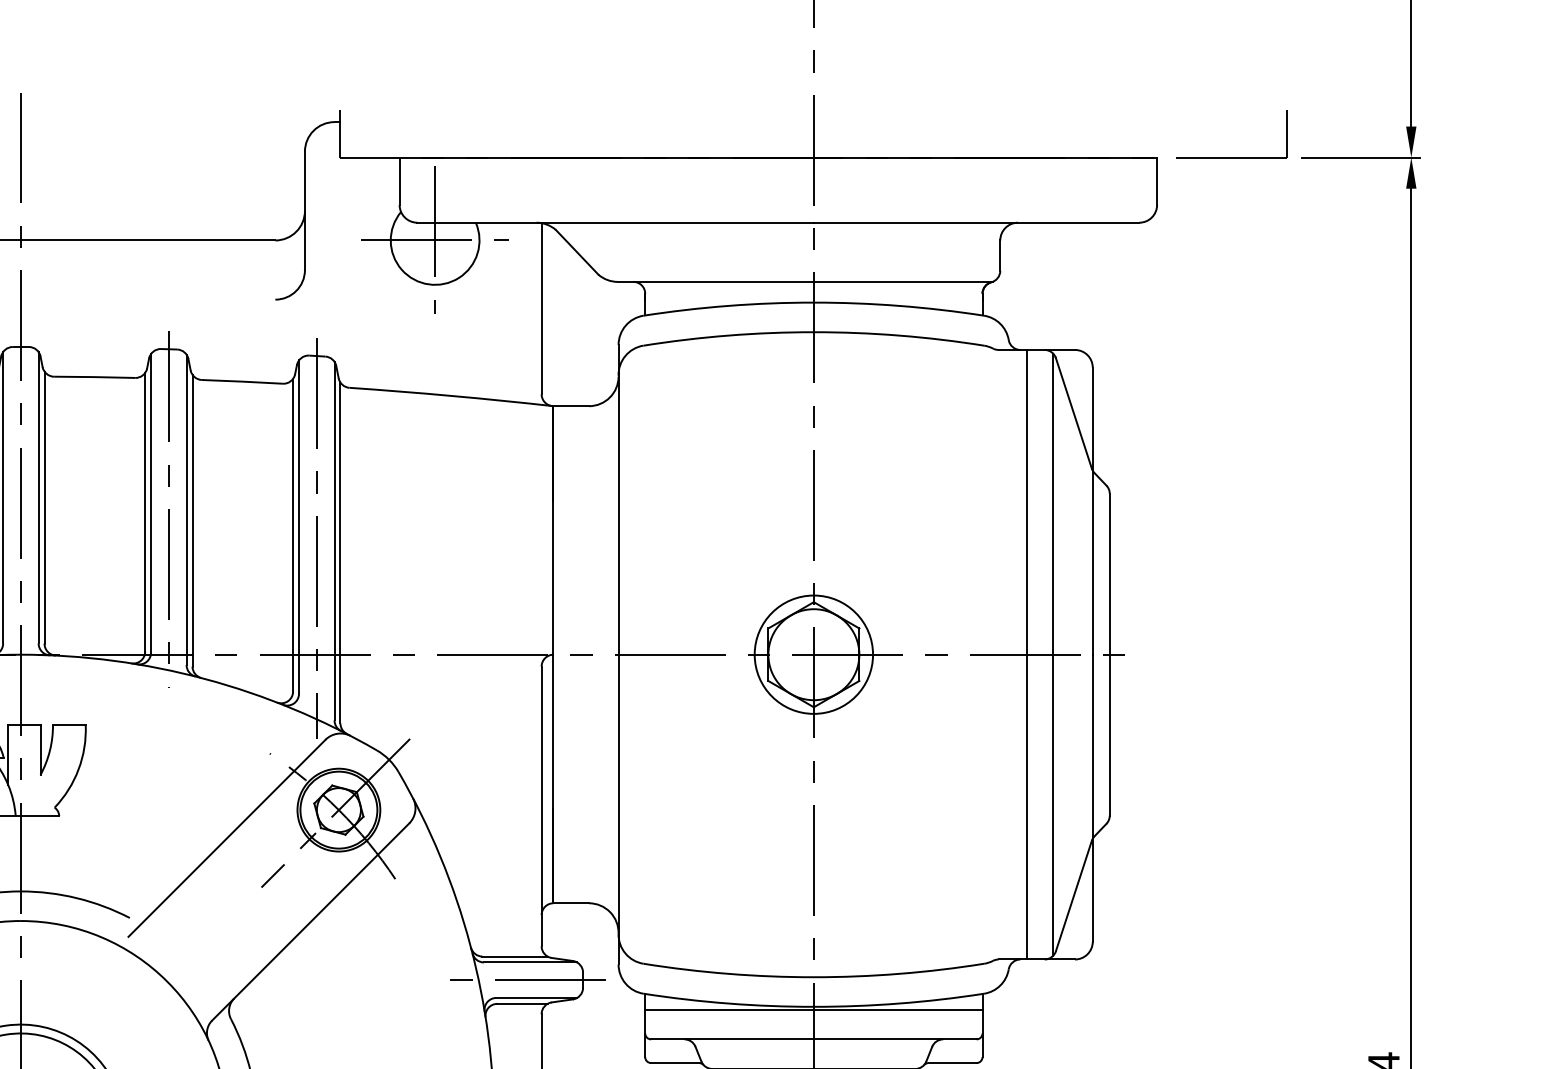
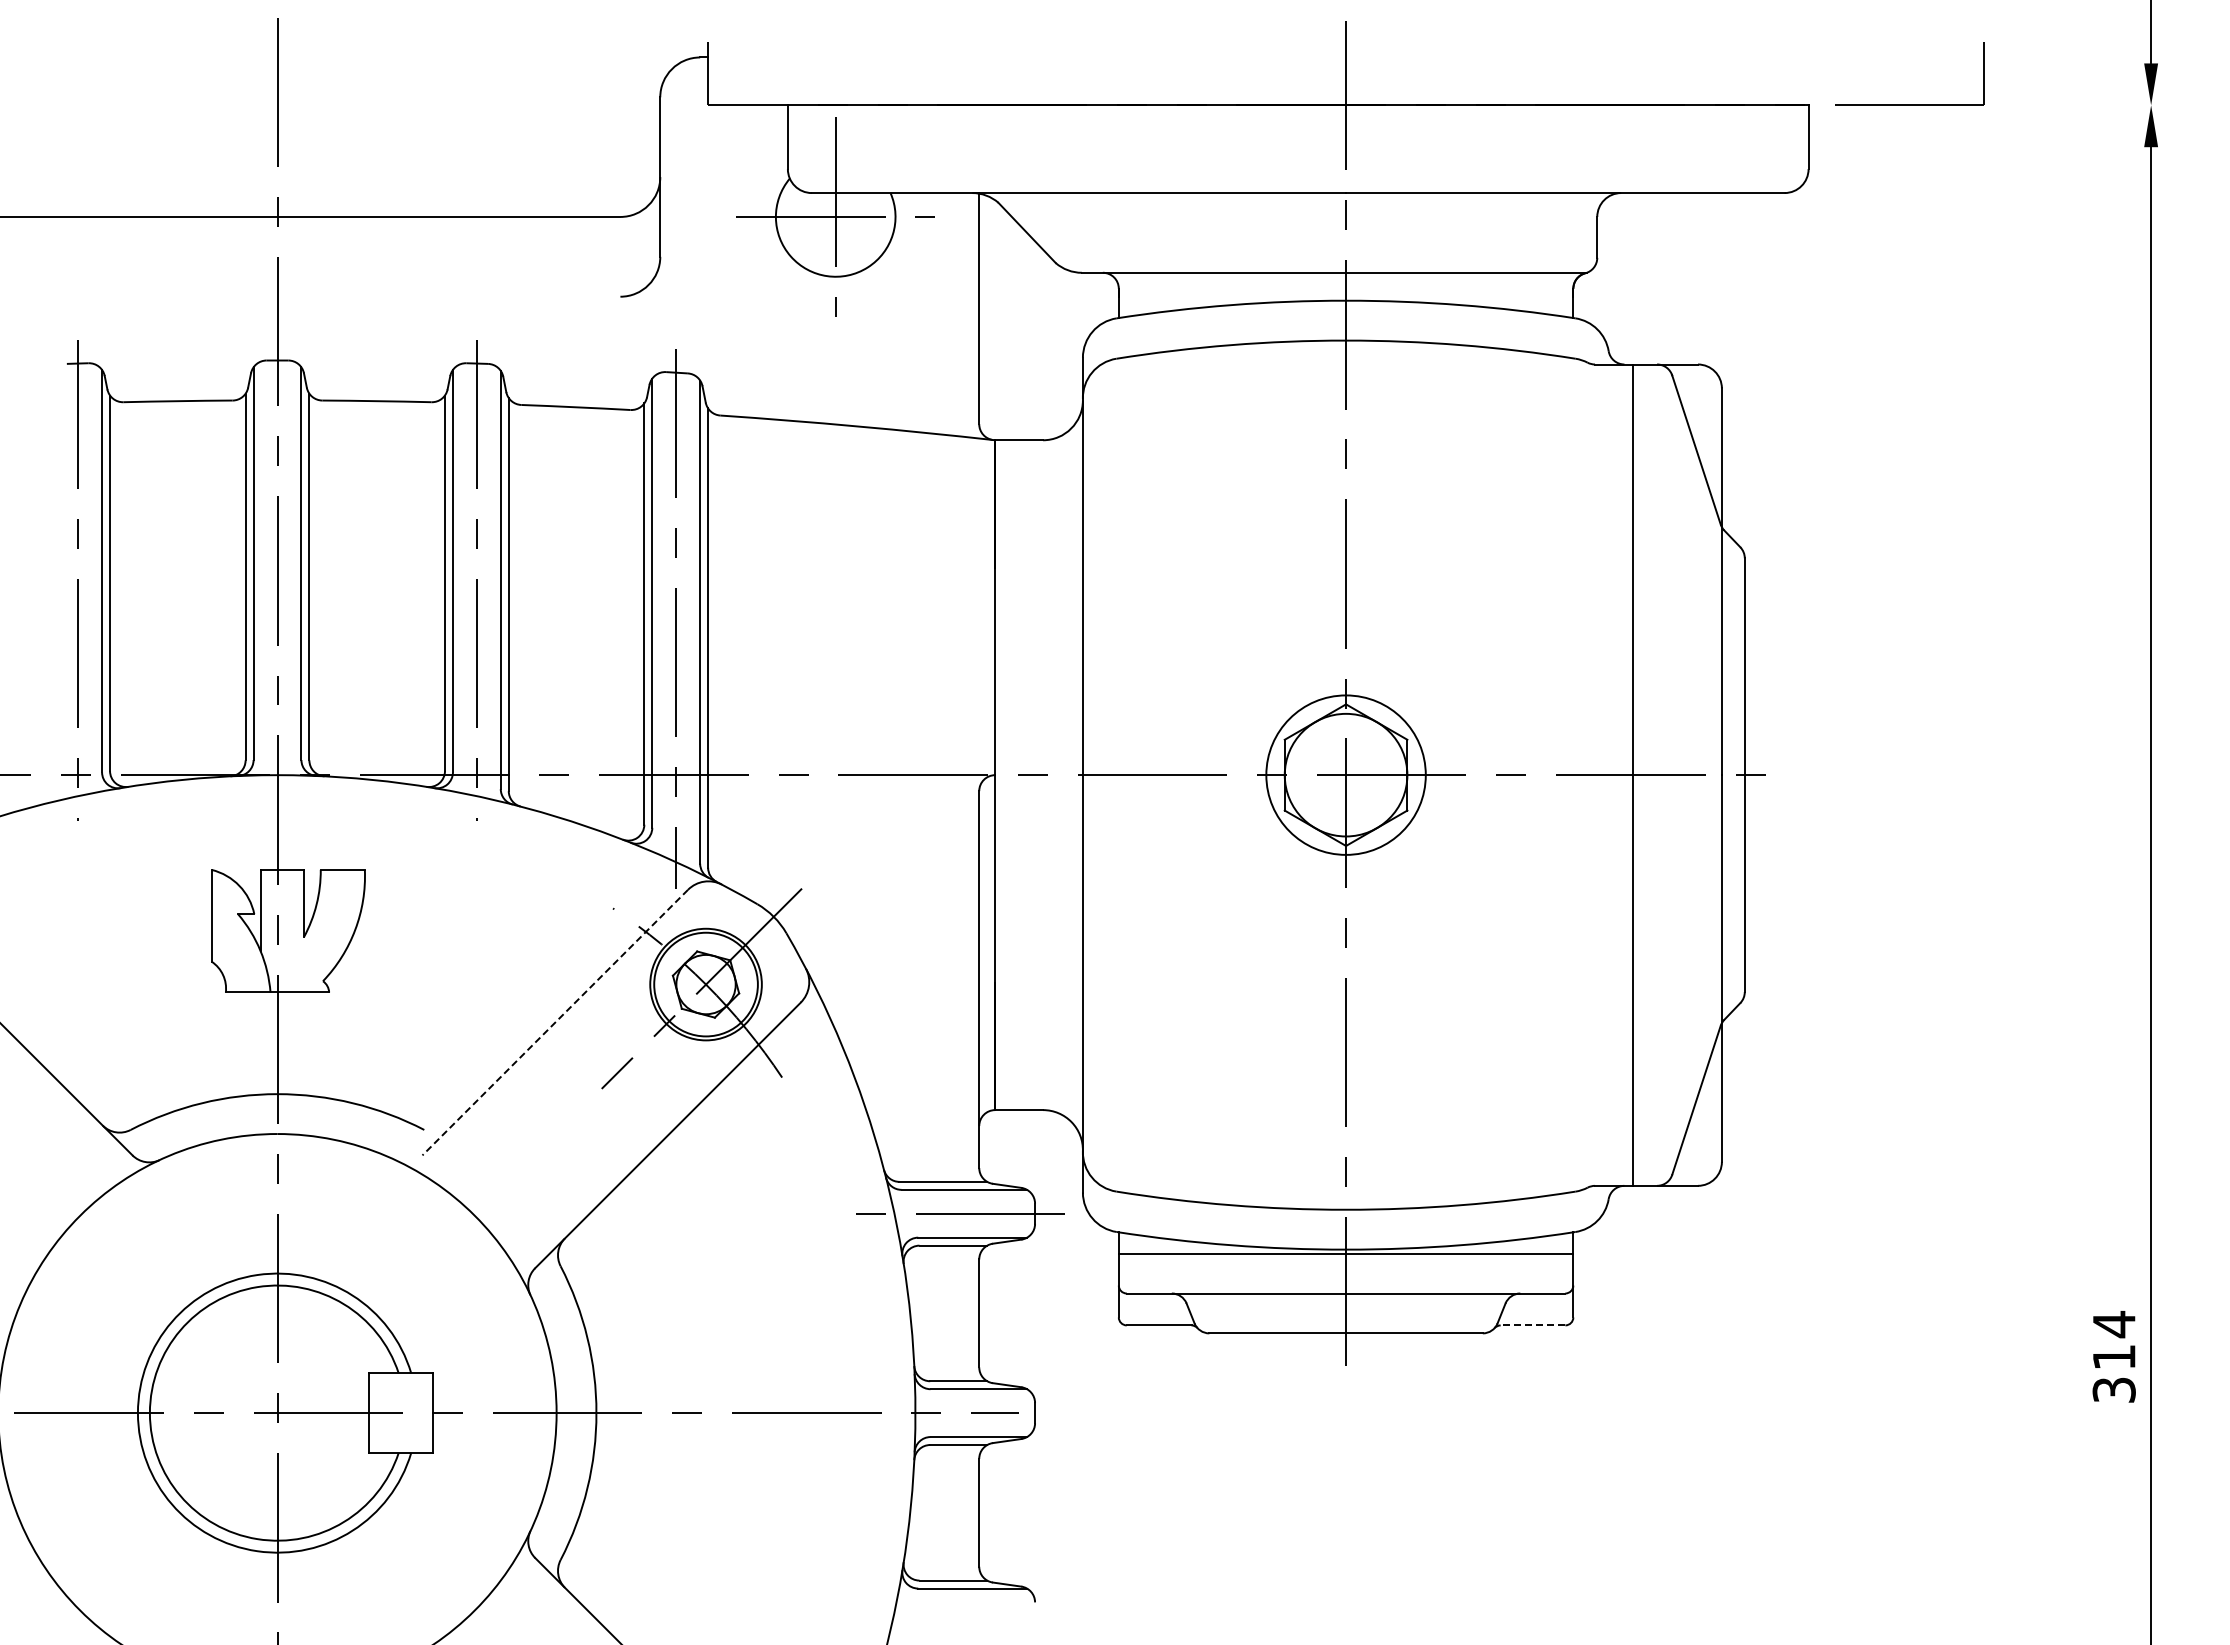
line: (1361, 157) -> (2083, 105), removed
line: (1053, 654) -> (1668, 774), removed
line: (227, 838) -> (555, 1022), solid -> dashed
line: (952, 1063) -> (1532, 1325), solid -> dashed

